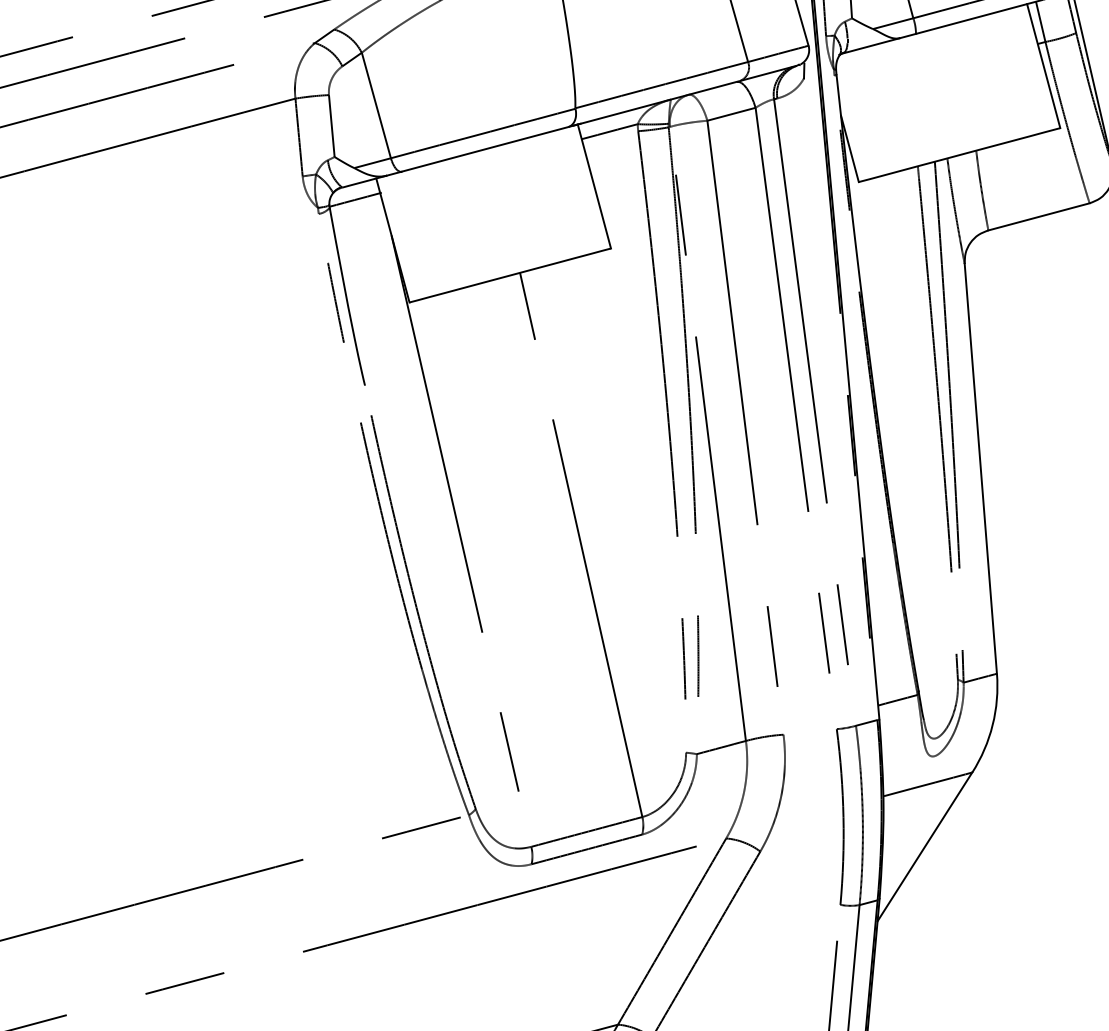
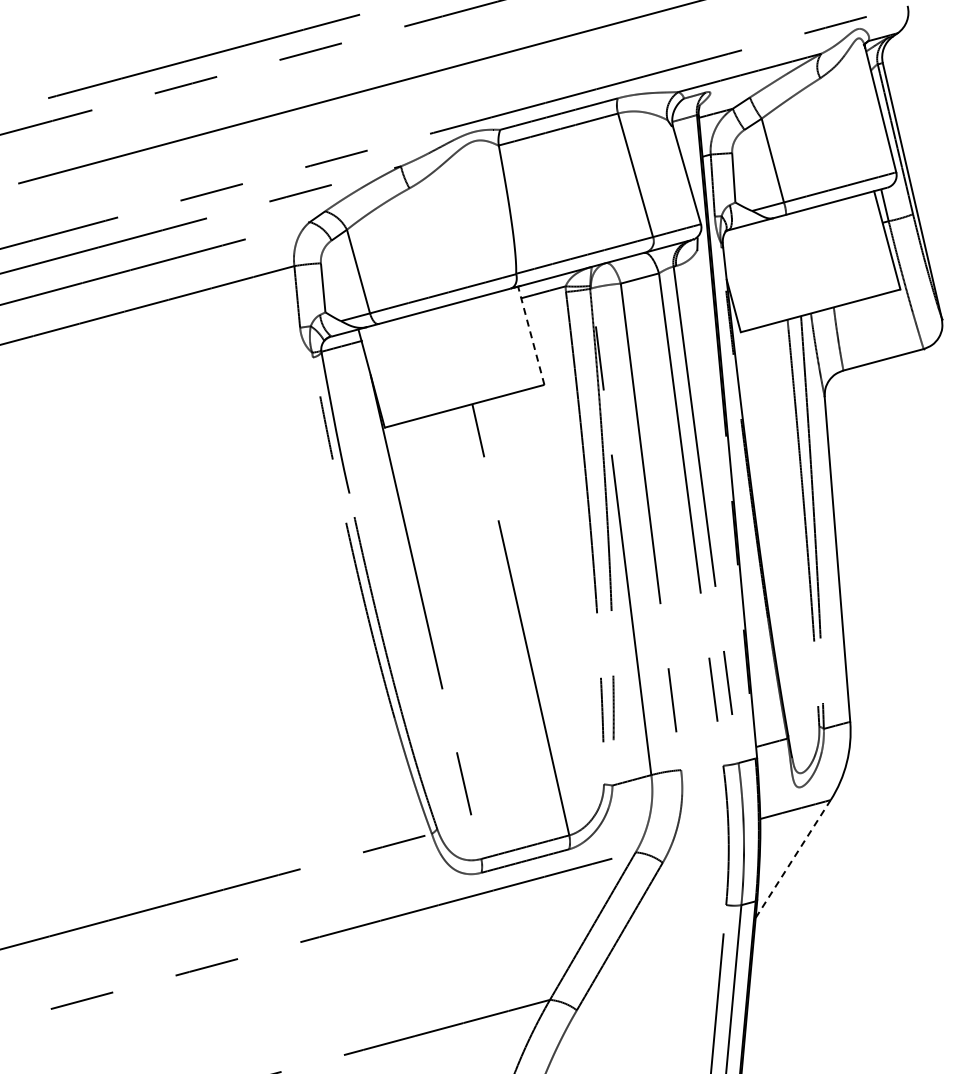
line: (594, 186) -> (531, 335), solid -> dashed
line: (925, 847) -> (793, 859), solid -> dashed

